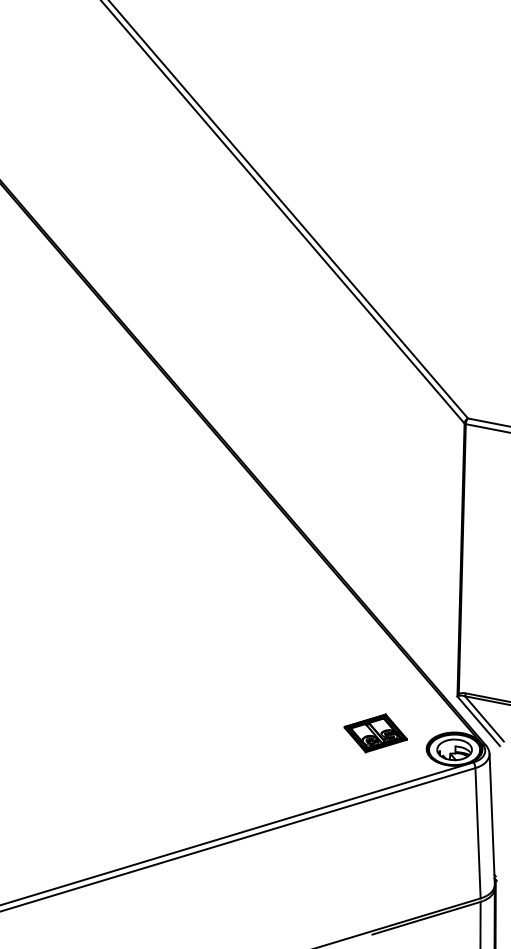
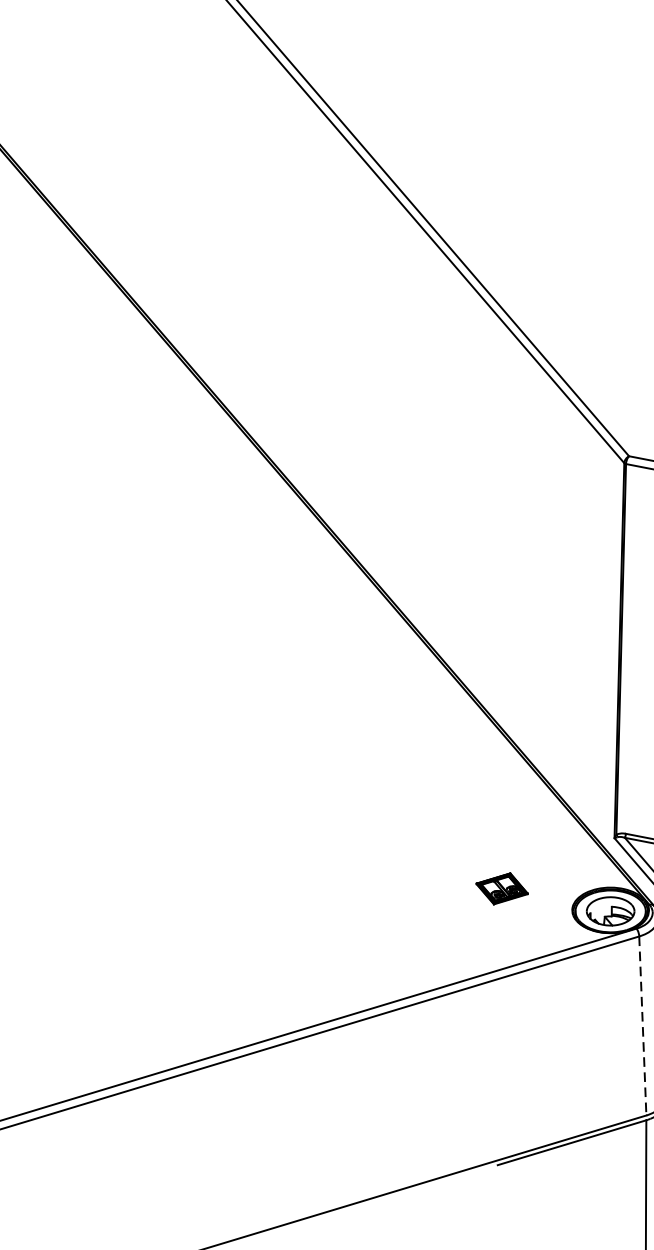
part: (375, 733) -> (501, 888), size x0.6
line: (478, 833) -> (643, 1026), solid -> dashed

